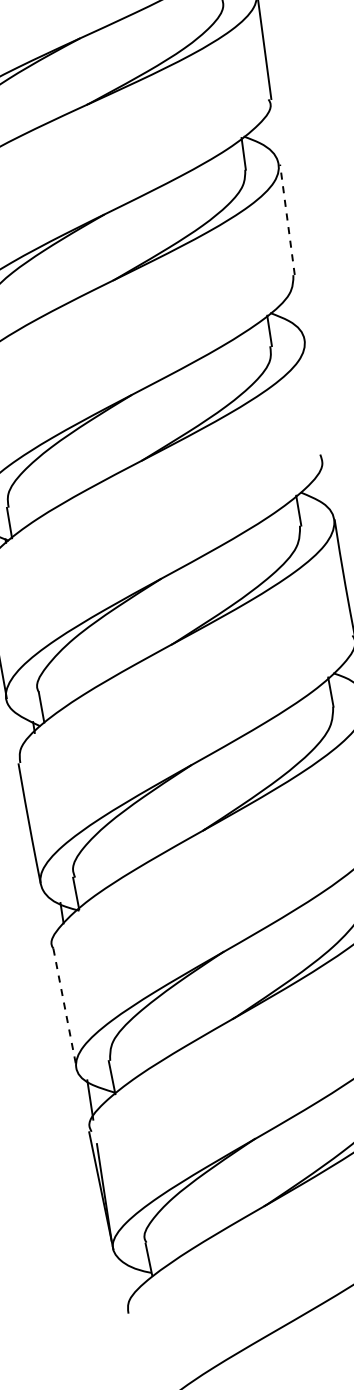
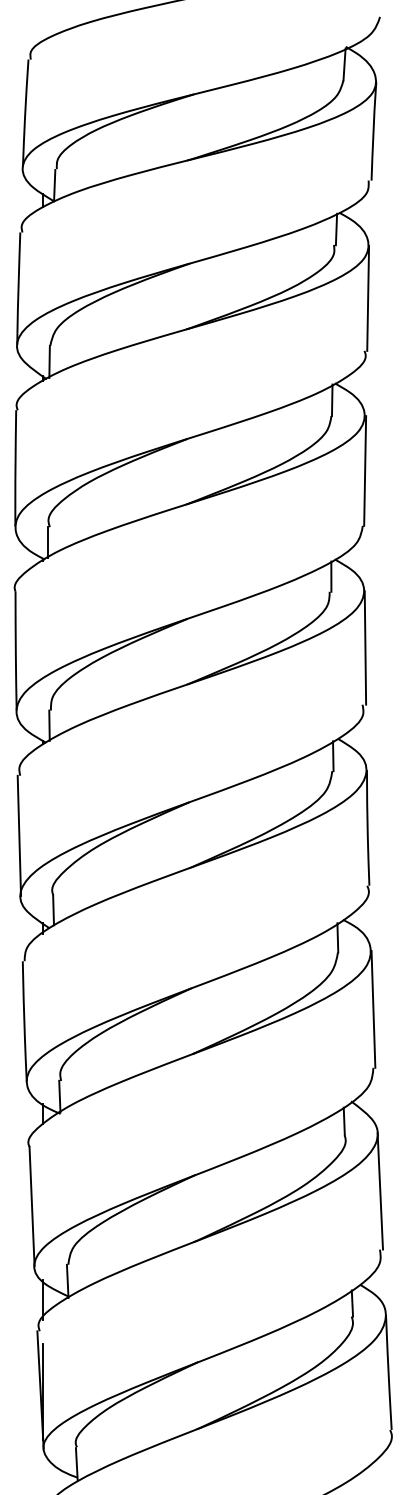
line: (287, 220) -> (365, 471), dashed -> solid
line: (314, 396) -> (365, 647), added
line: (65, 1007) -> (32, 1206), dashed -> solid

